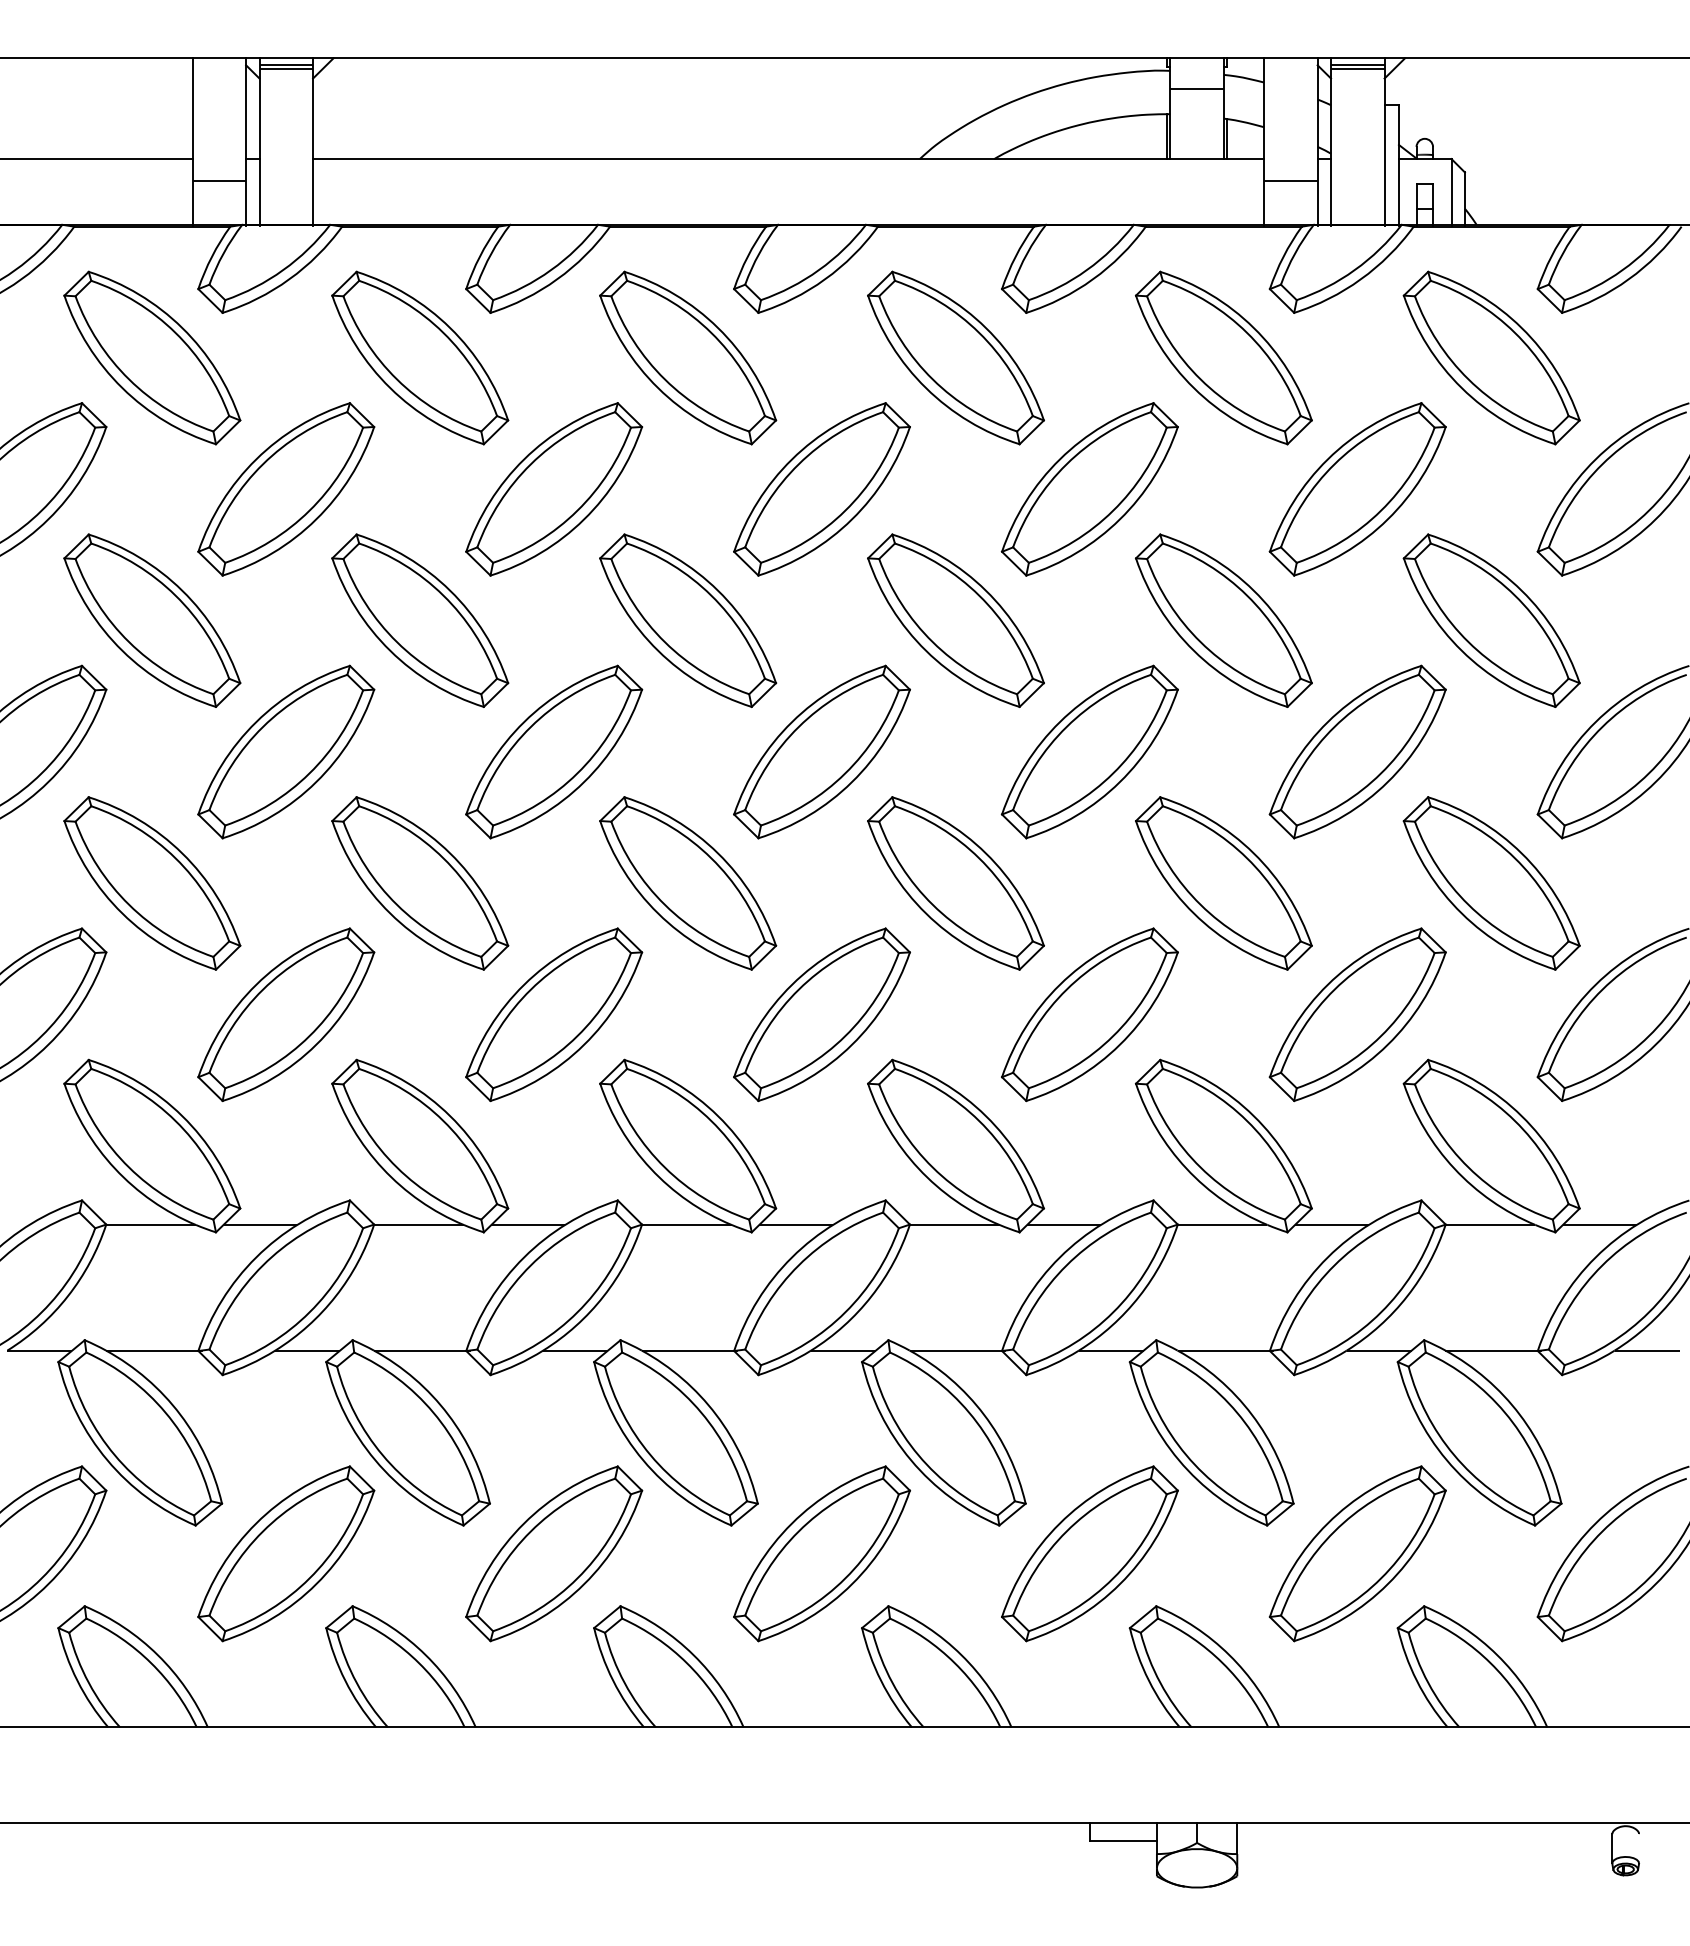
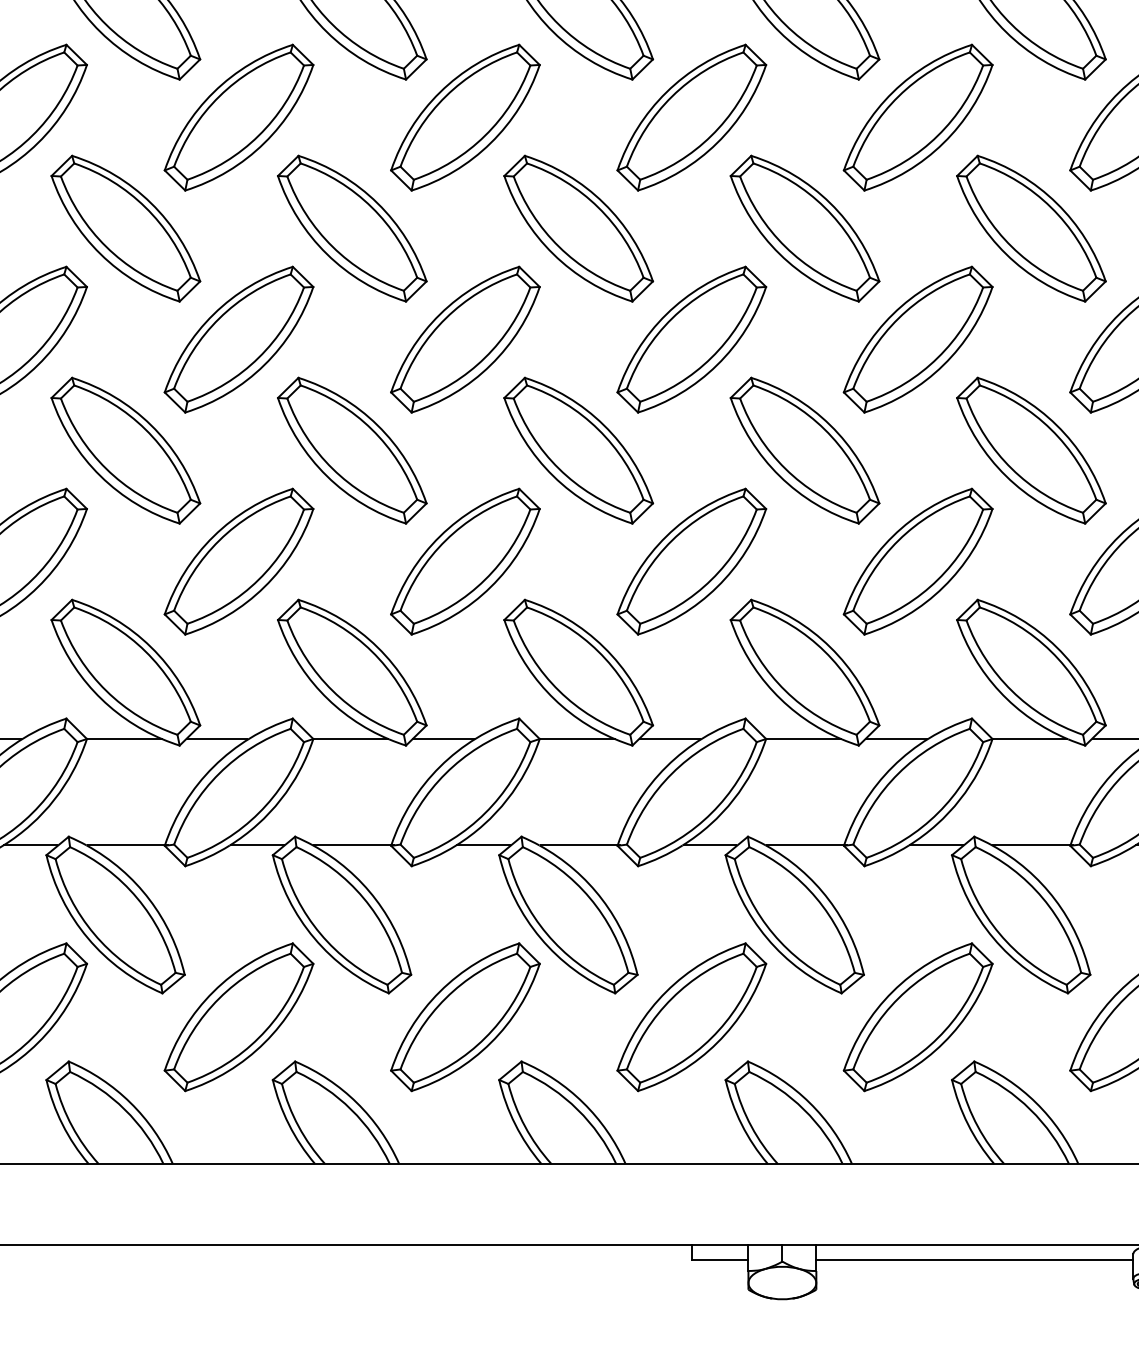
line: (1424, 1840) -> (974, 1259), added

